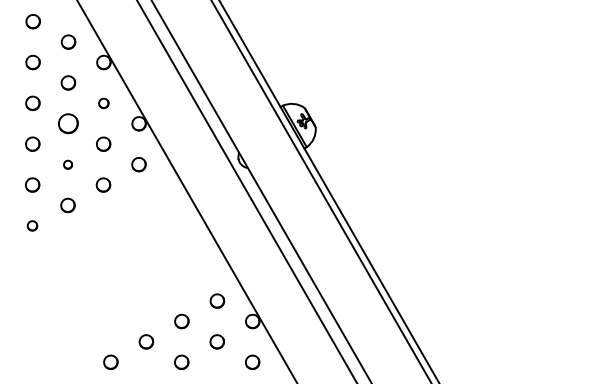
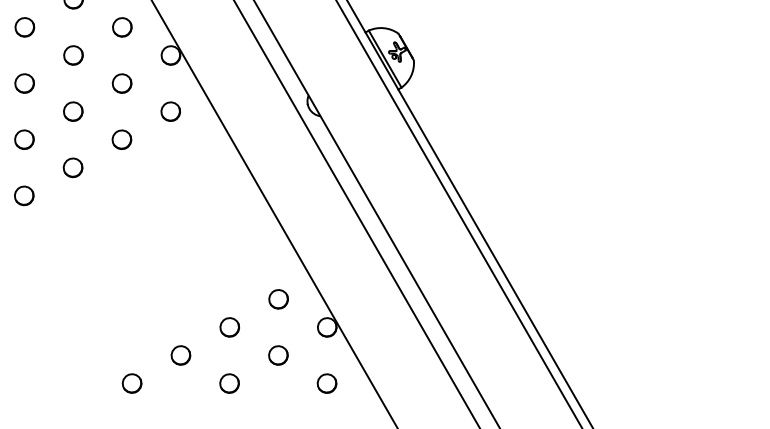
part: (103, 103) -> (121, 27), size x1.43
part: (67, 123) -> (72, 55), size x0.71
part: (67, 164) -> (72, 111), size x1.67
part: (32, 225) -> (24, 195), size x1.43

